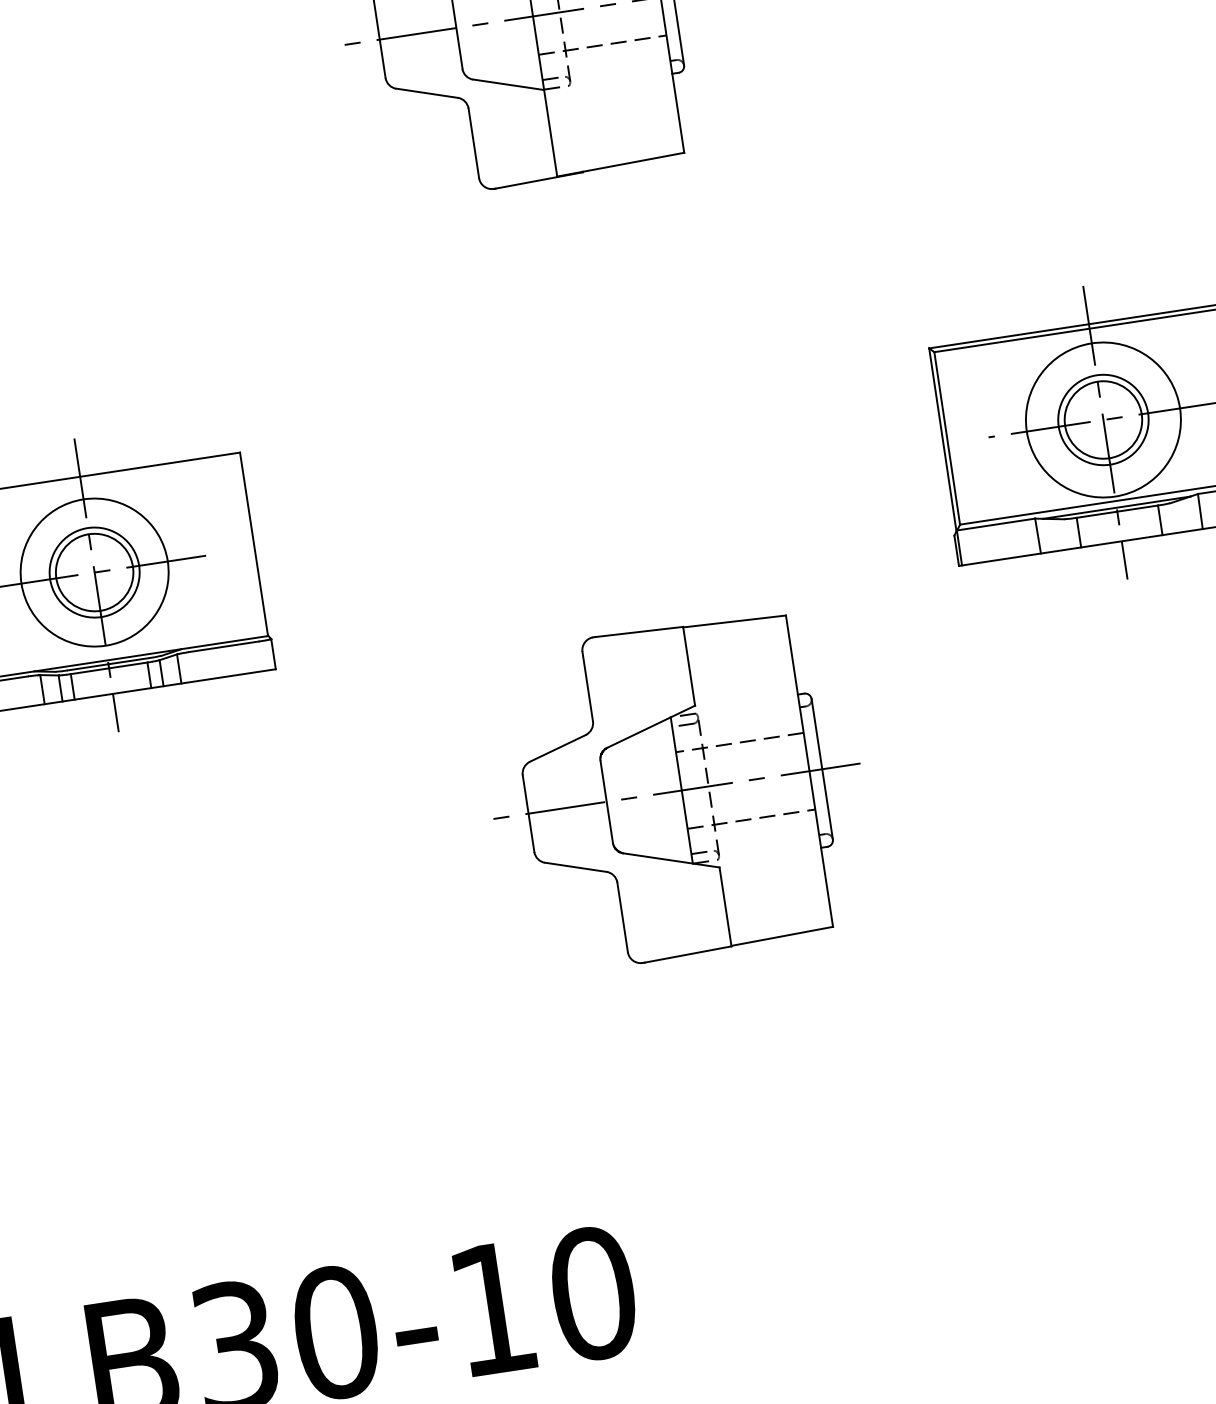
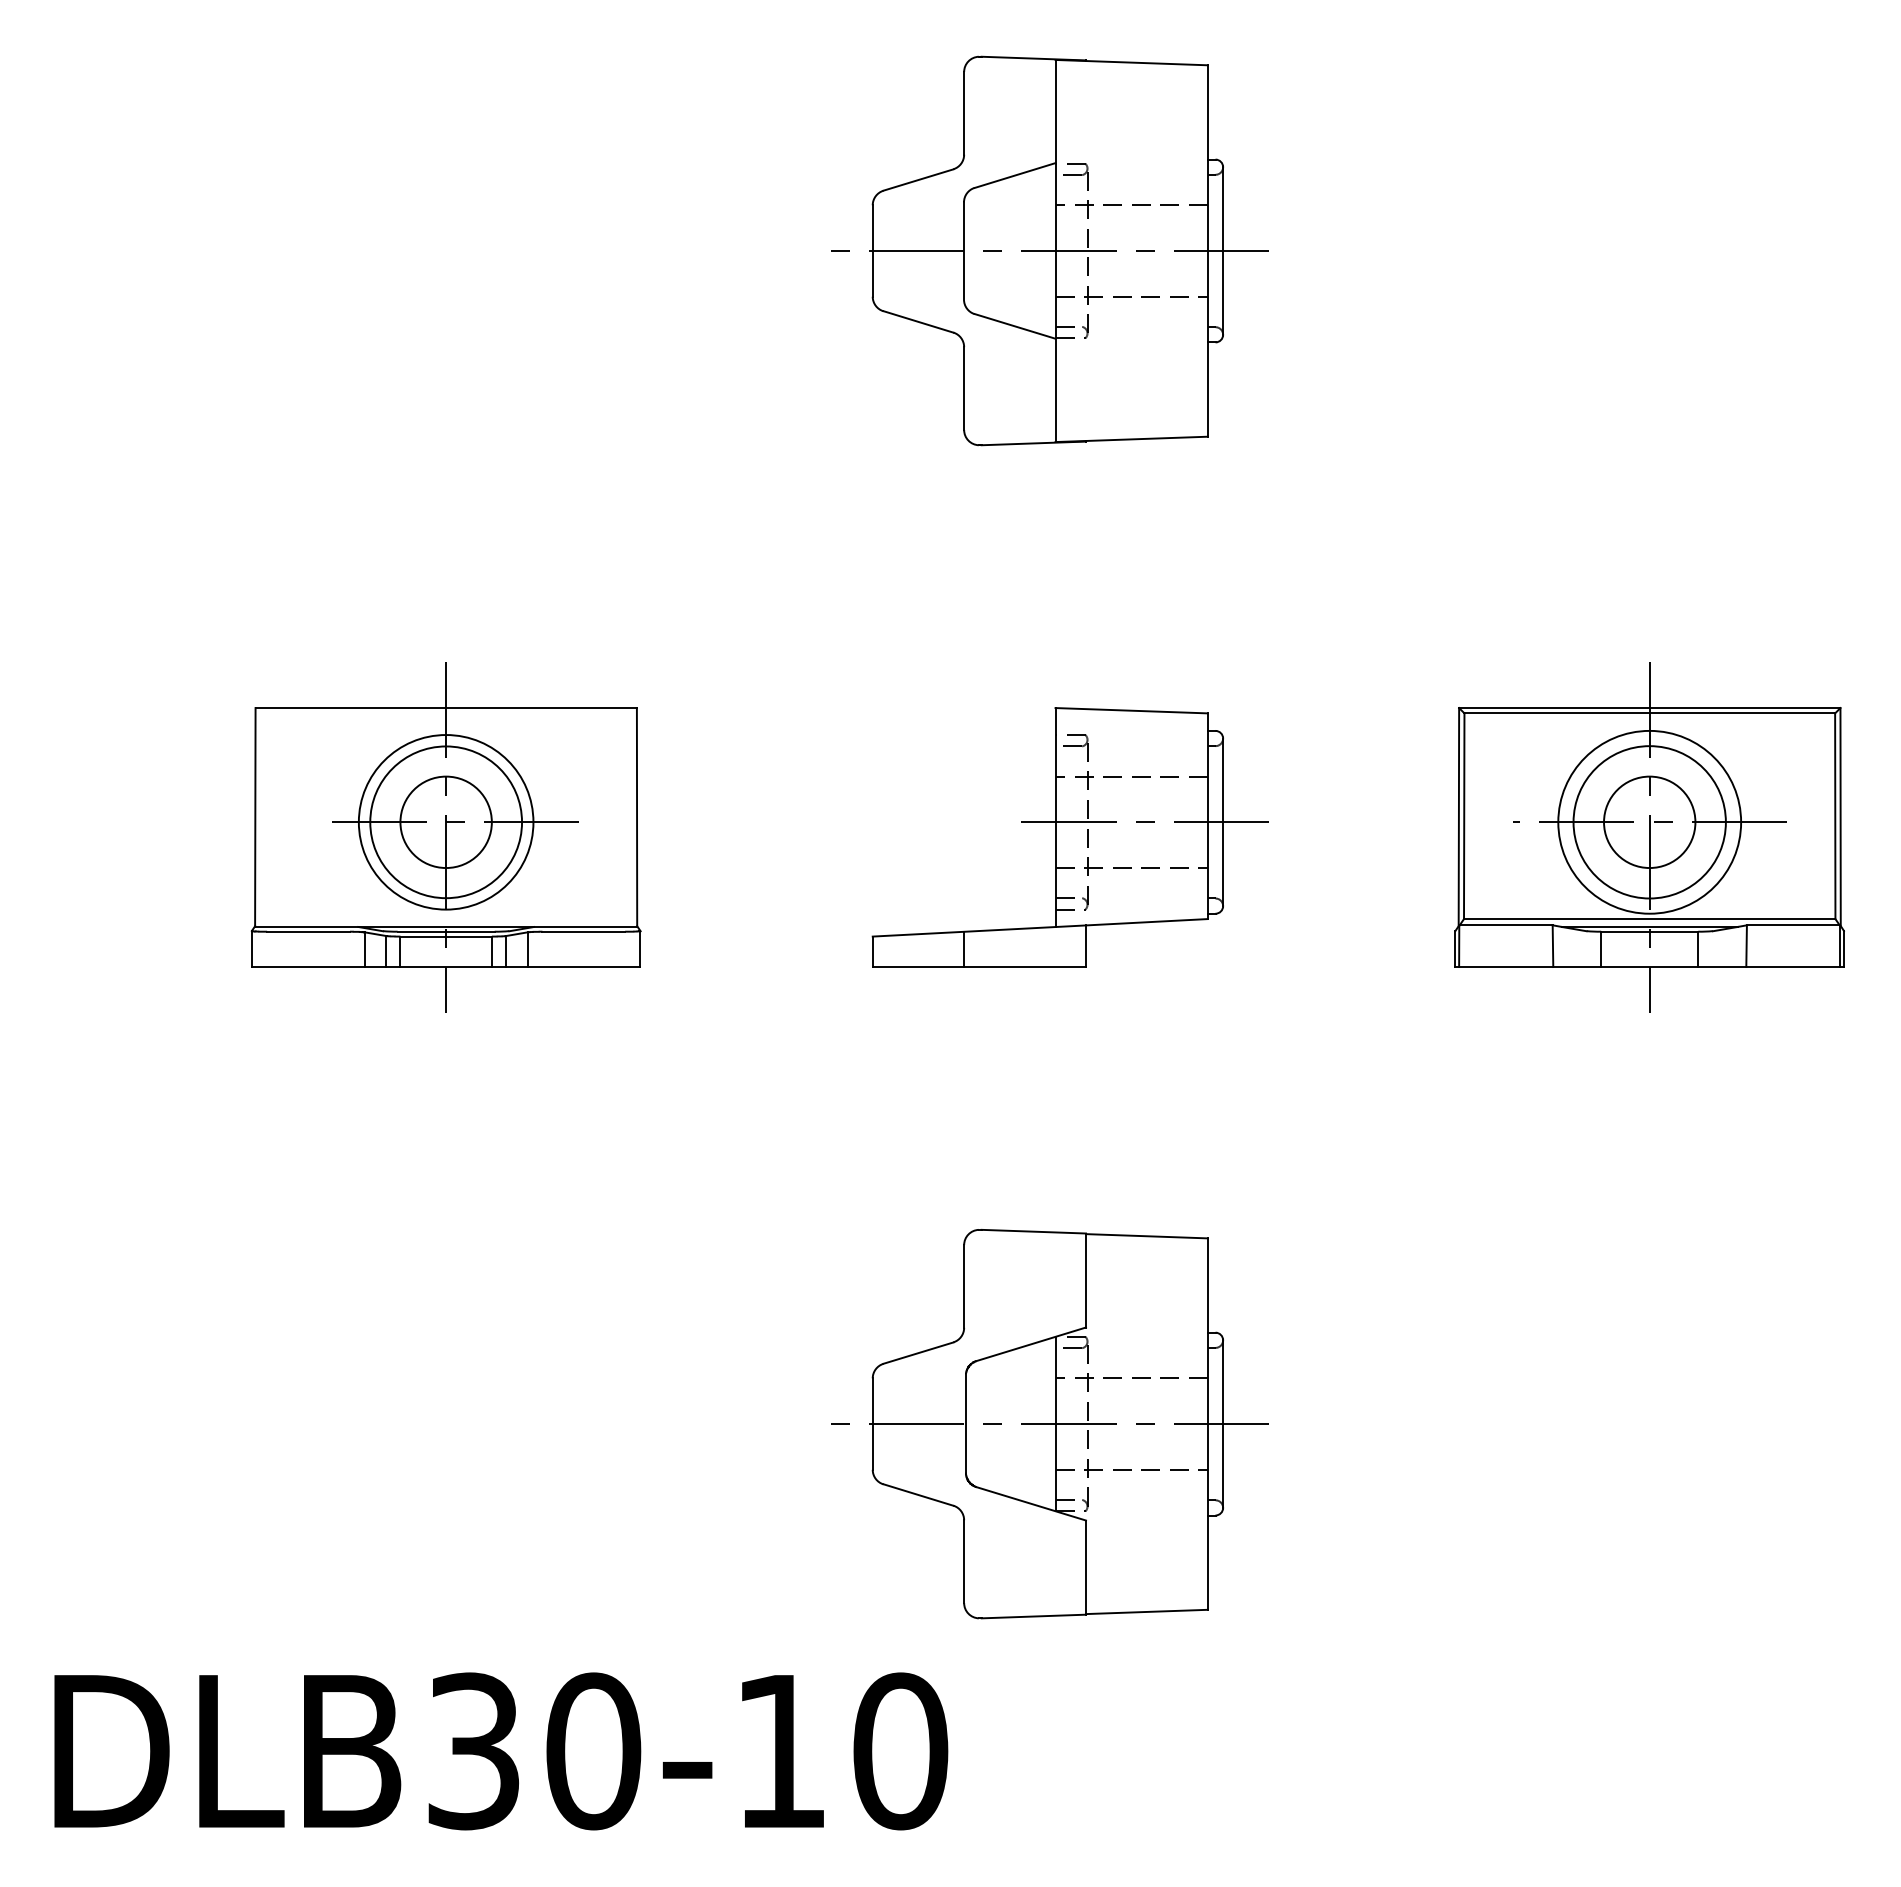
circle: (1103, 420) -> (1649, 822), size x1.43
part: (619, 506) -> (1069, 837), added
circle: (94, 572) -> (446, 822), size x1.43
part: (676, 791) -> (1049, 1424), moved

